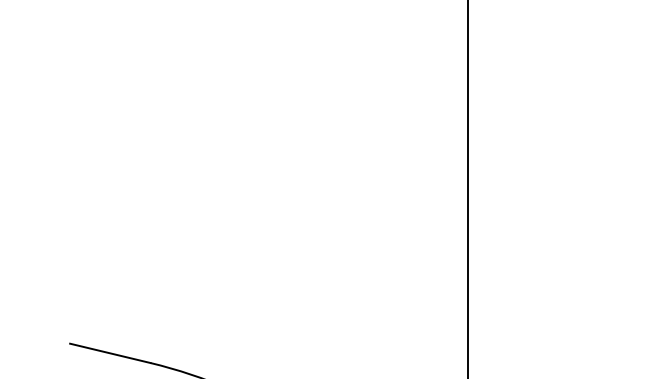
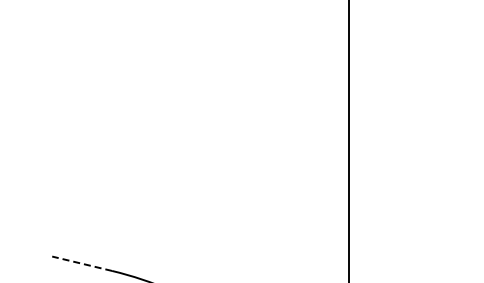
line: (110, 353) -> (82, 263), solid -> dashed

